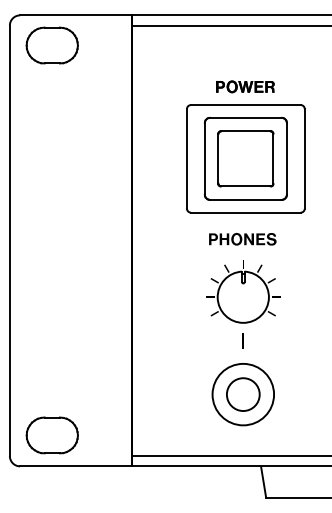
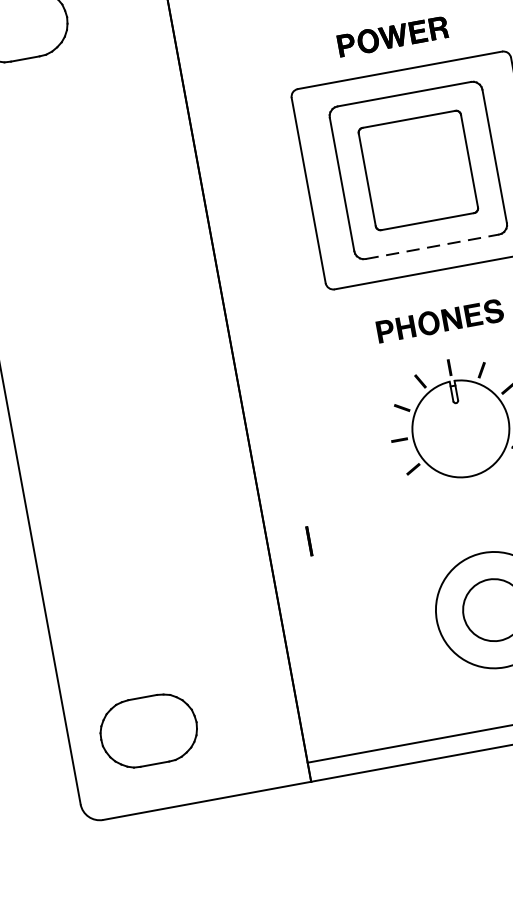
line: (245, 199) -> (431, 246), solid -> dashed
line: (242, 340) -> (308, 540), moved
part: (51, 435) -> (147, 731), moved

